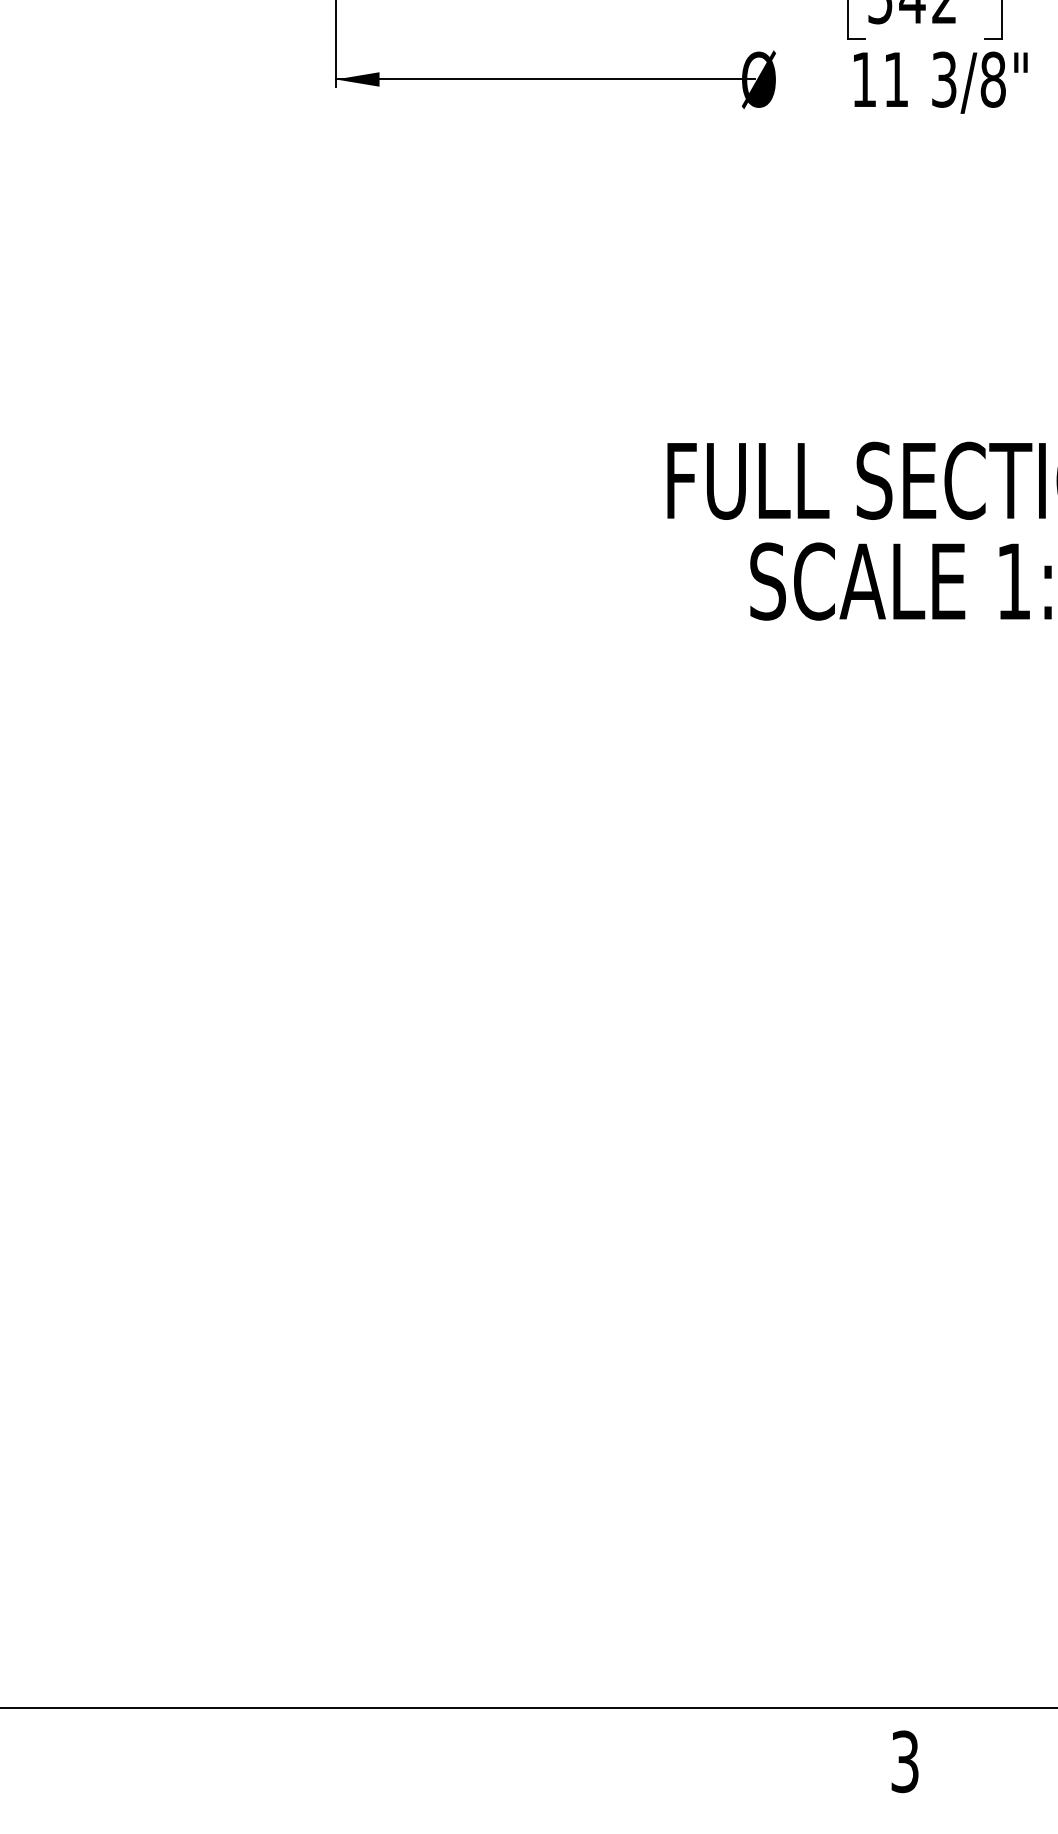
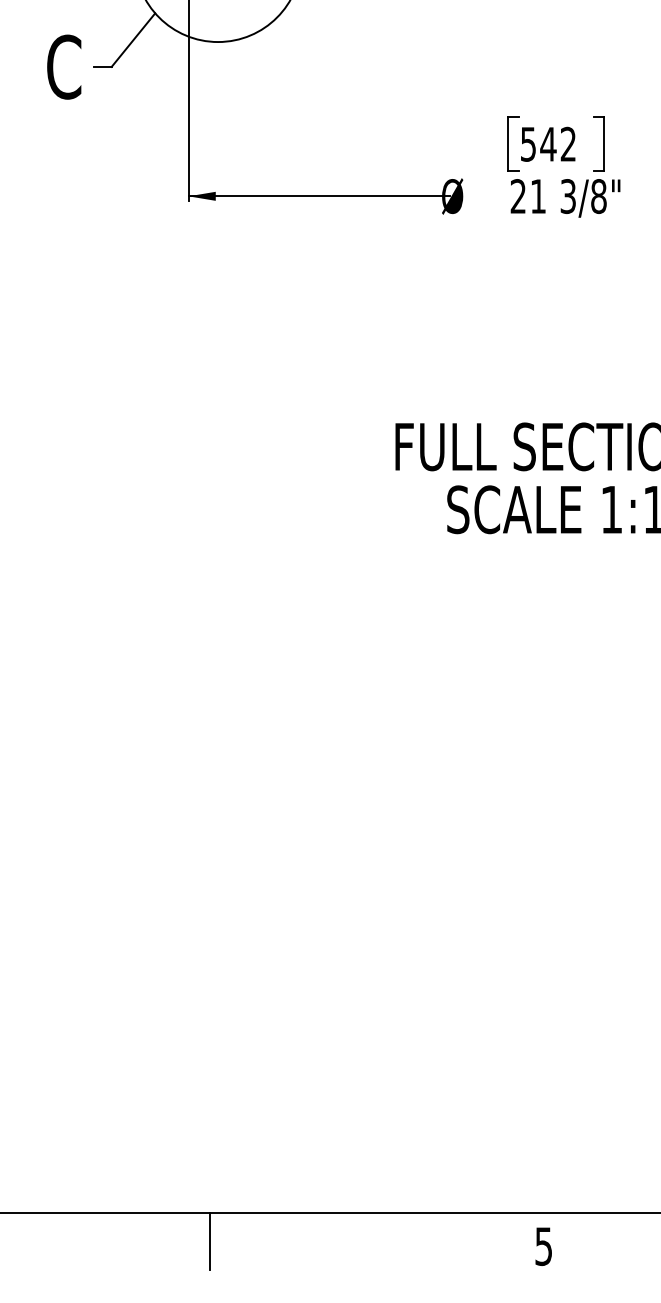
text: (862, 79) -> (517, 196), 11 -> 21
line: (371, 1753) -> (210, 1241), added
text: (906, 1761) -> (544, 1246), 3 -> 5

